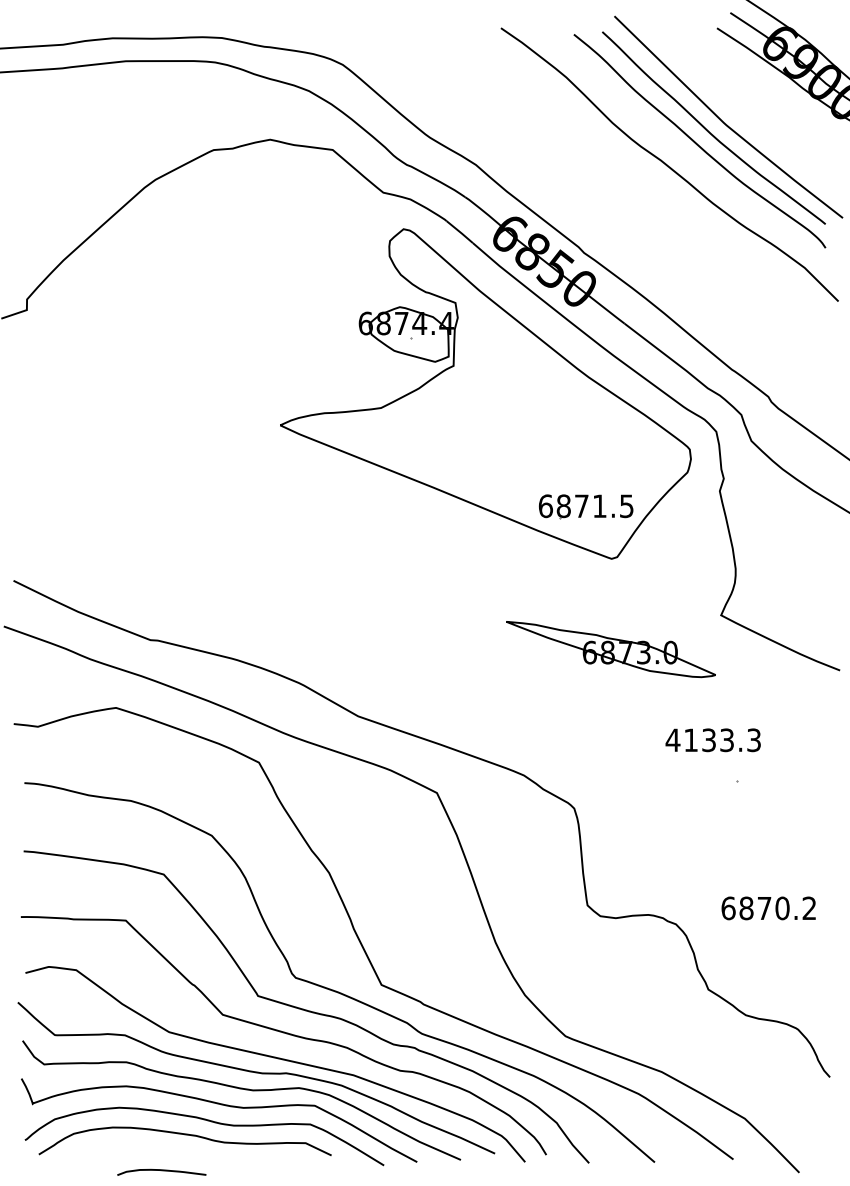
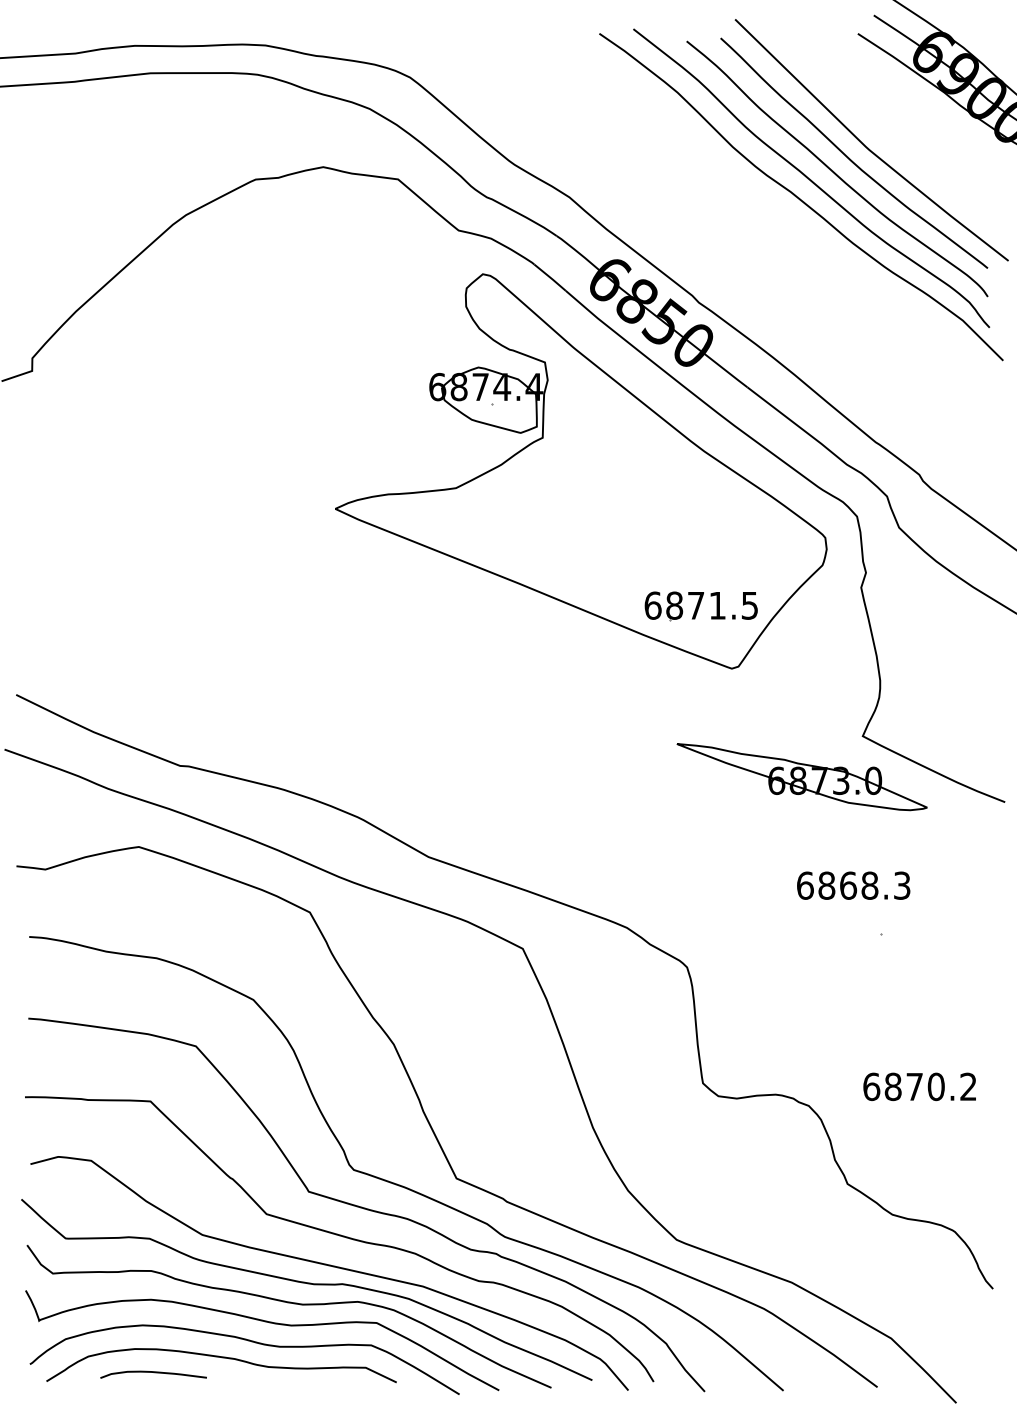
curve: (678, 150) -> (811, 179), added
part: (610, 649) -> (801, 777), moved
text: (699, 740) -> (837, 885), 4133.3 -> 6868.3
curve: (162, 1171) -> (154, 1373), moved

